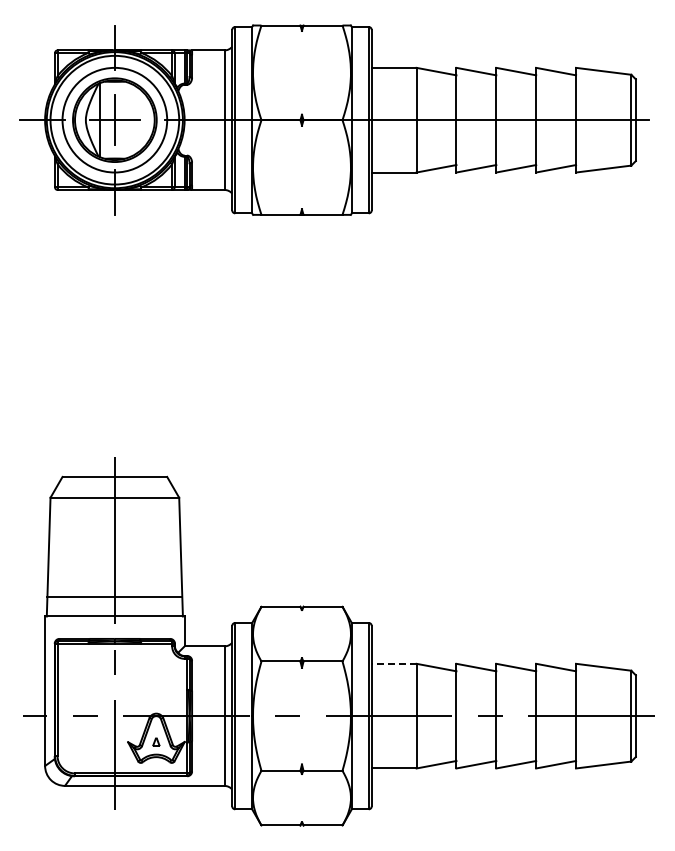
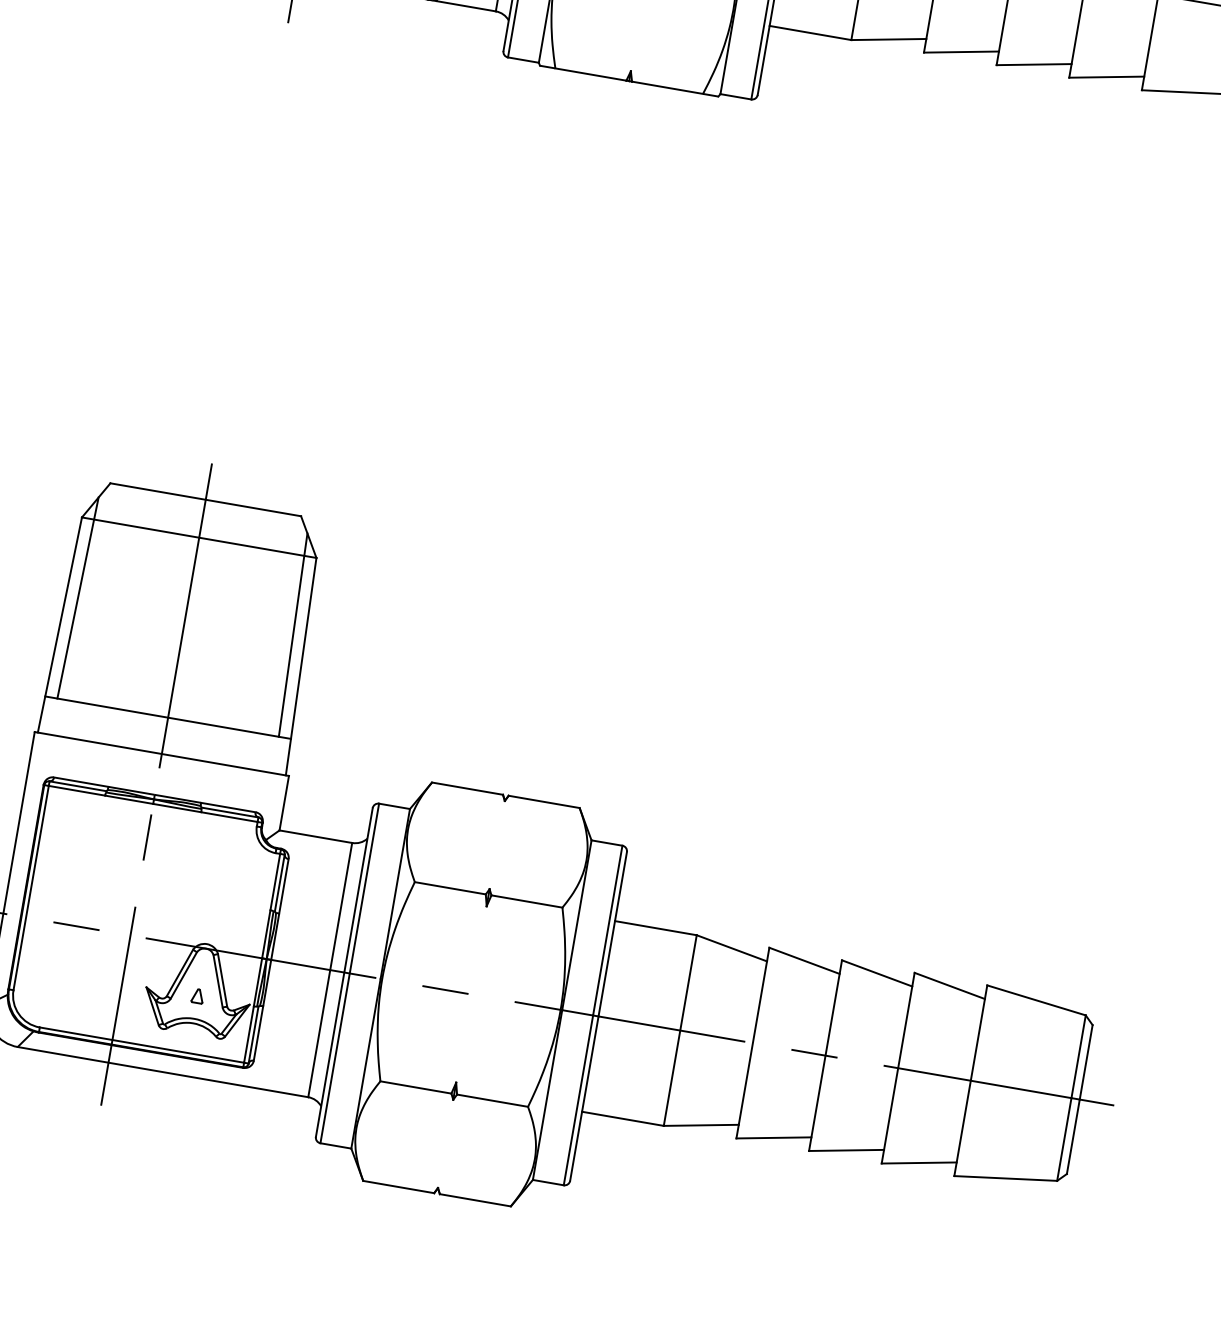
line: (55, 540) -> (77, 596), added
line: (173, 540) -> (292, 634), added
line: (393, 663) -> (654, 927), dashed -> solid

